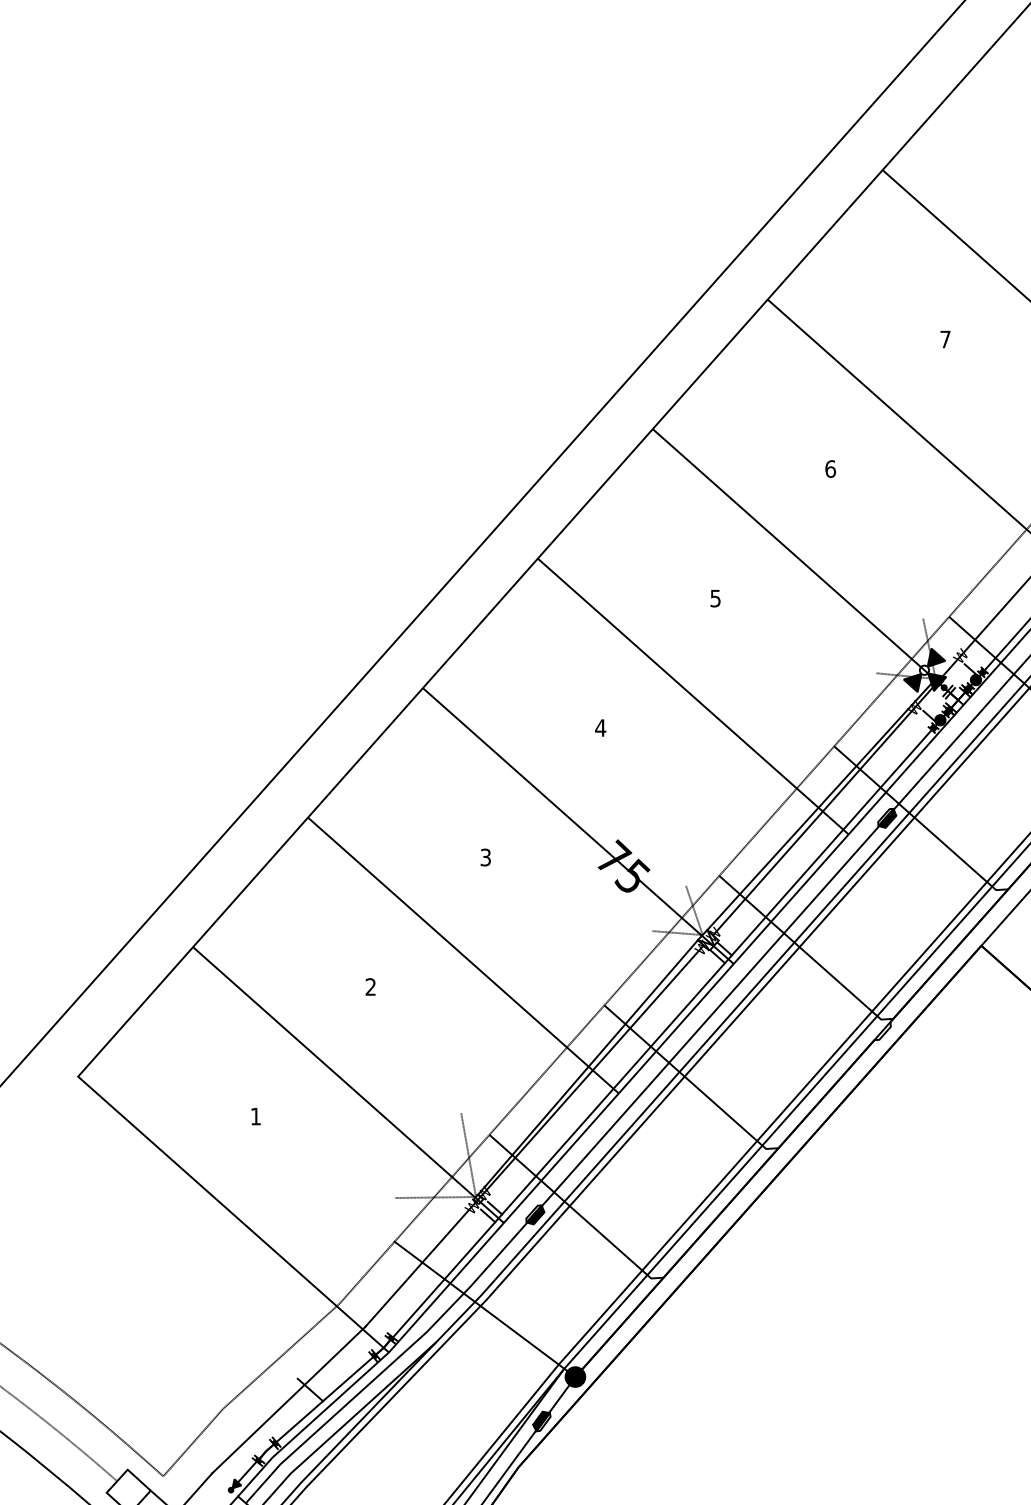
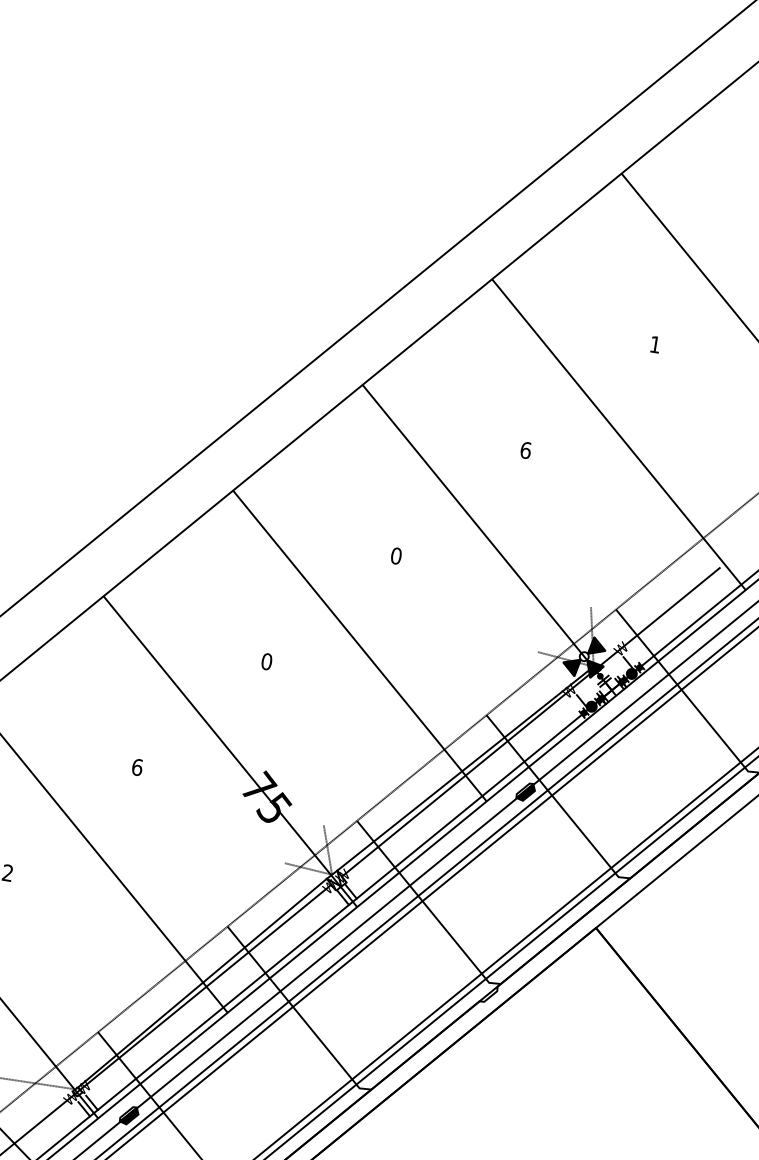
text: (945, 339) -> (655, 344), 7 -> 1
text: (715, 598) -> (396, 556), 5 -> 0
text: (600, 727) -> (266, 661), 4 -> 0
text: (485, 857) -> (137, 767), 3 -> 6
line: (468, 1155) -> (74, 1048), removed

